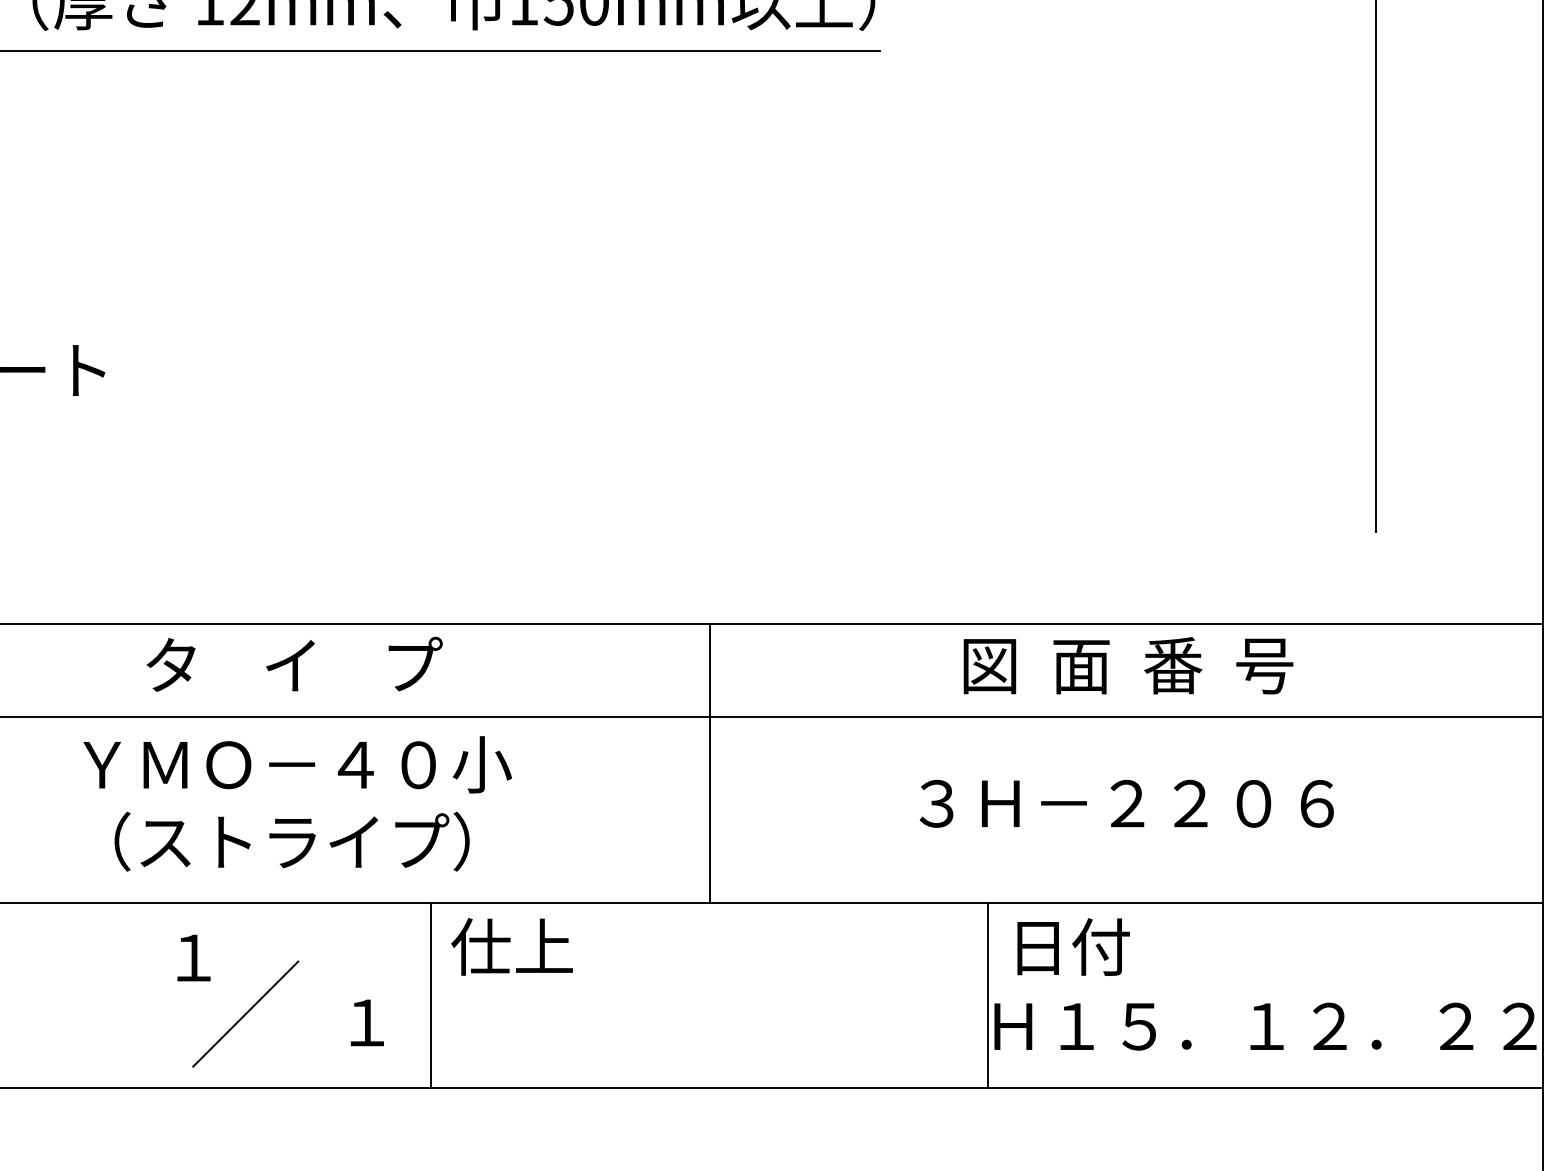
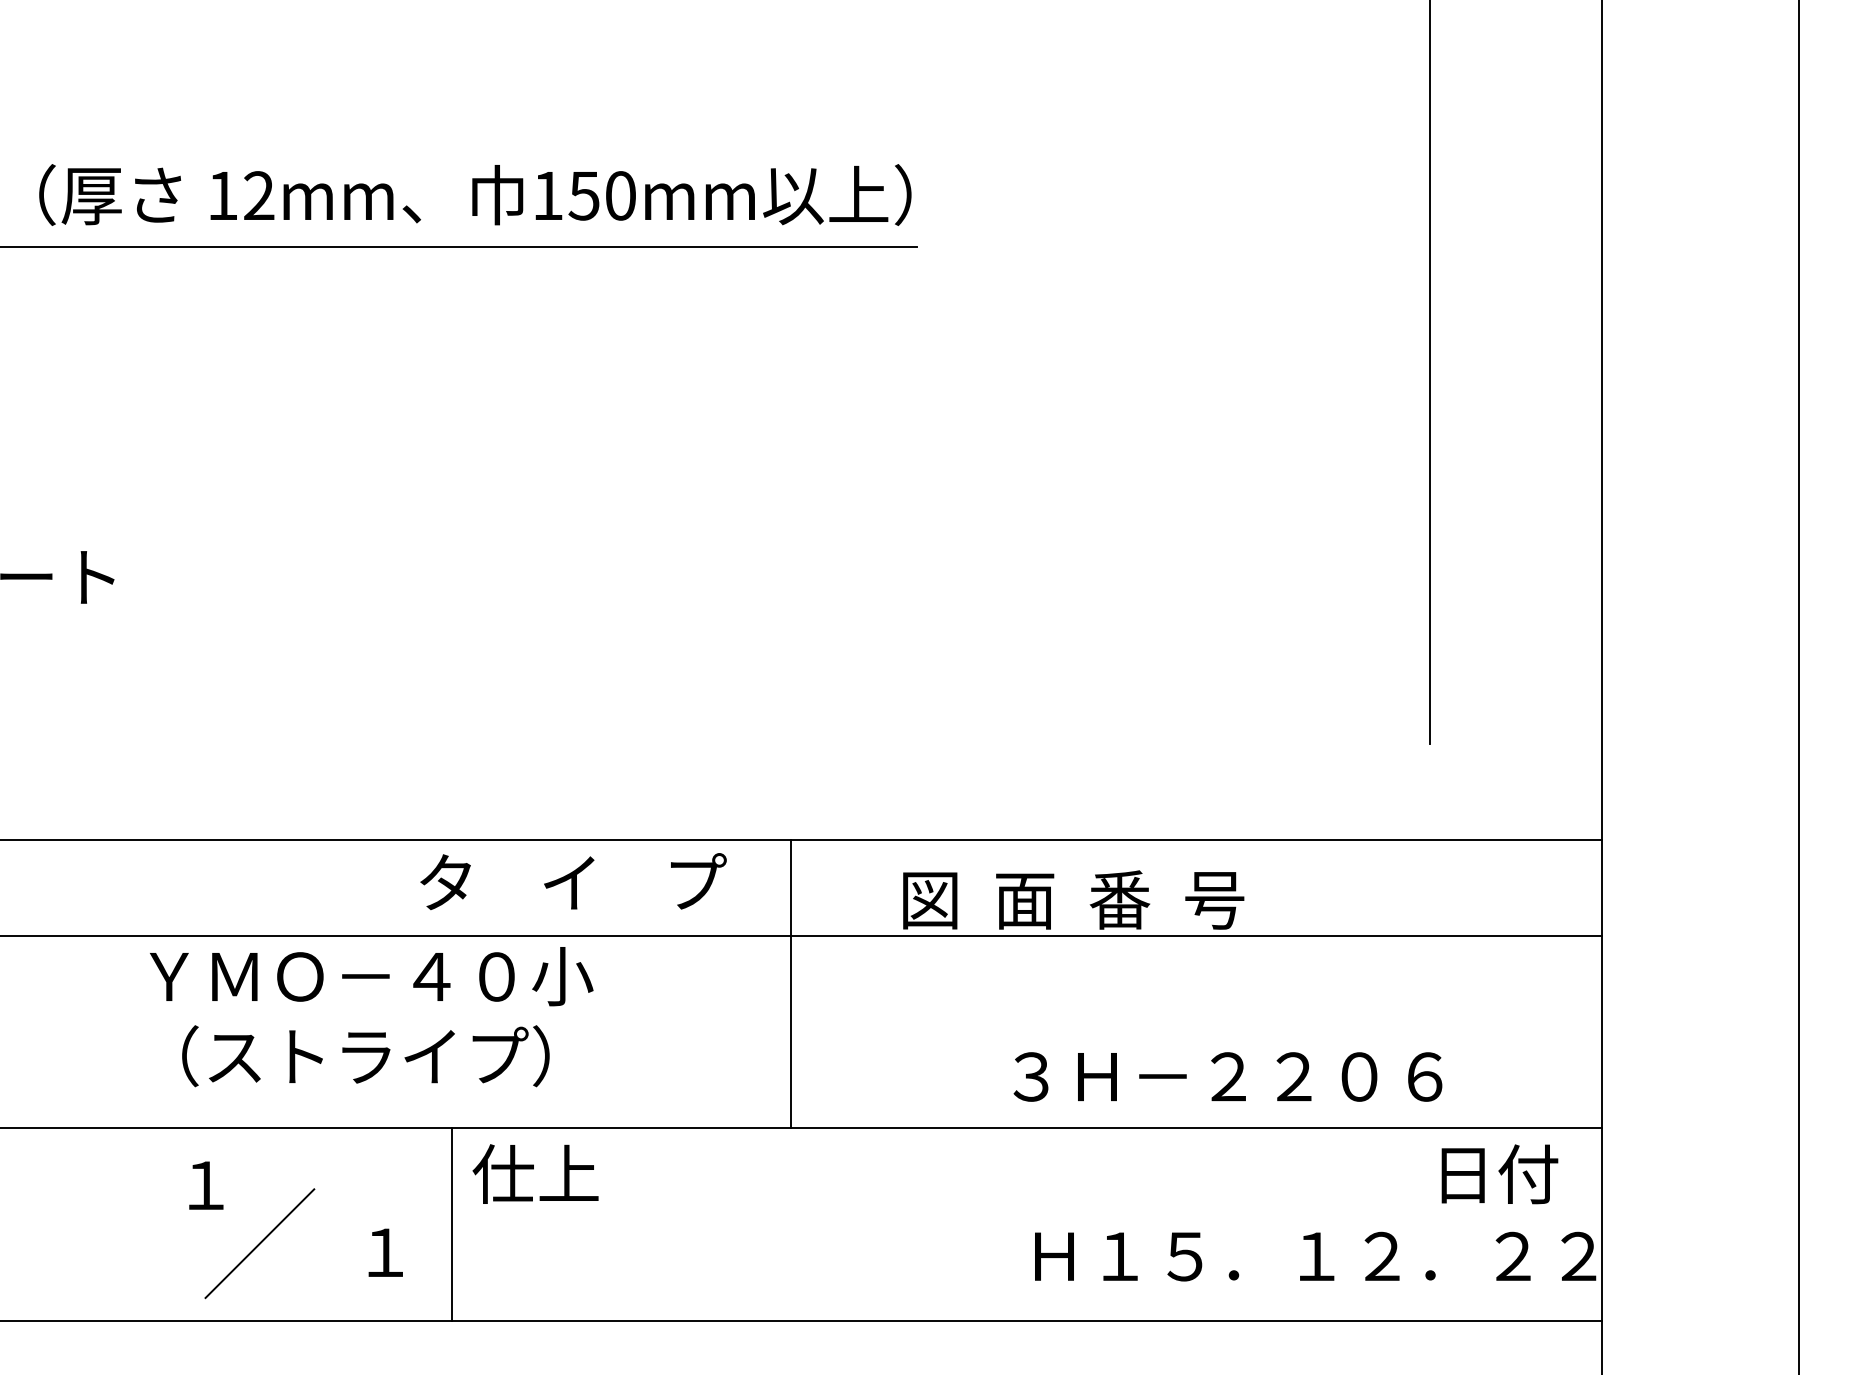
text: (294, 664) -> (573, 881), moved
text: (1128, 665) -> (1073, 899), moved
line: (710, 763) -> (791, 984), moved
text: (1126, 803) -> (1227, 1076), moved
text: (297, 804) -> (371, 1017), moved
text: (1073, 947) -> (1499, 1174), moved
line: (988, 995) -> (1028, 1224), removed

